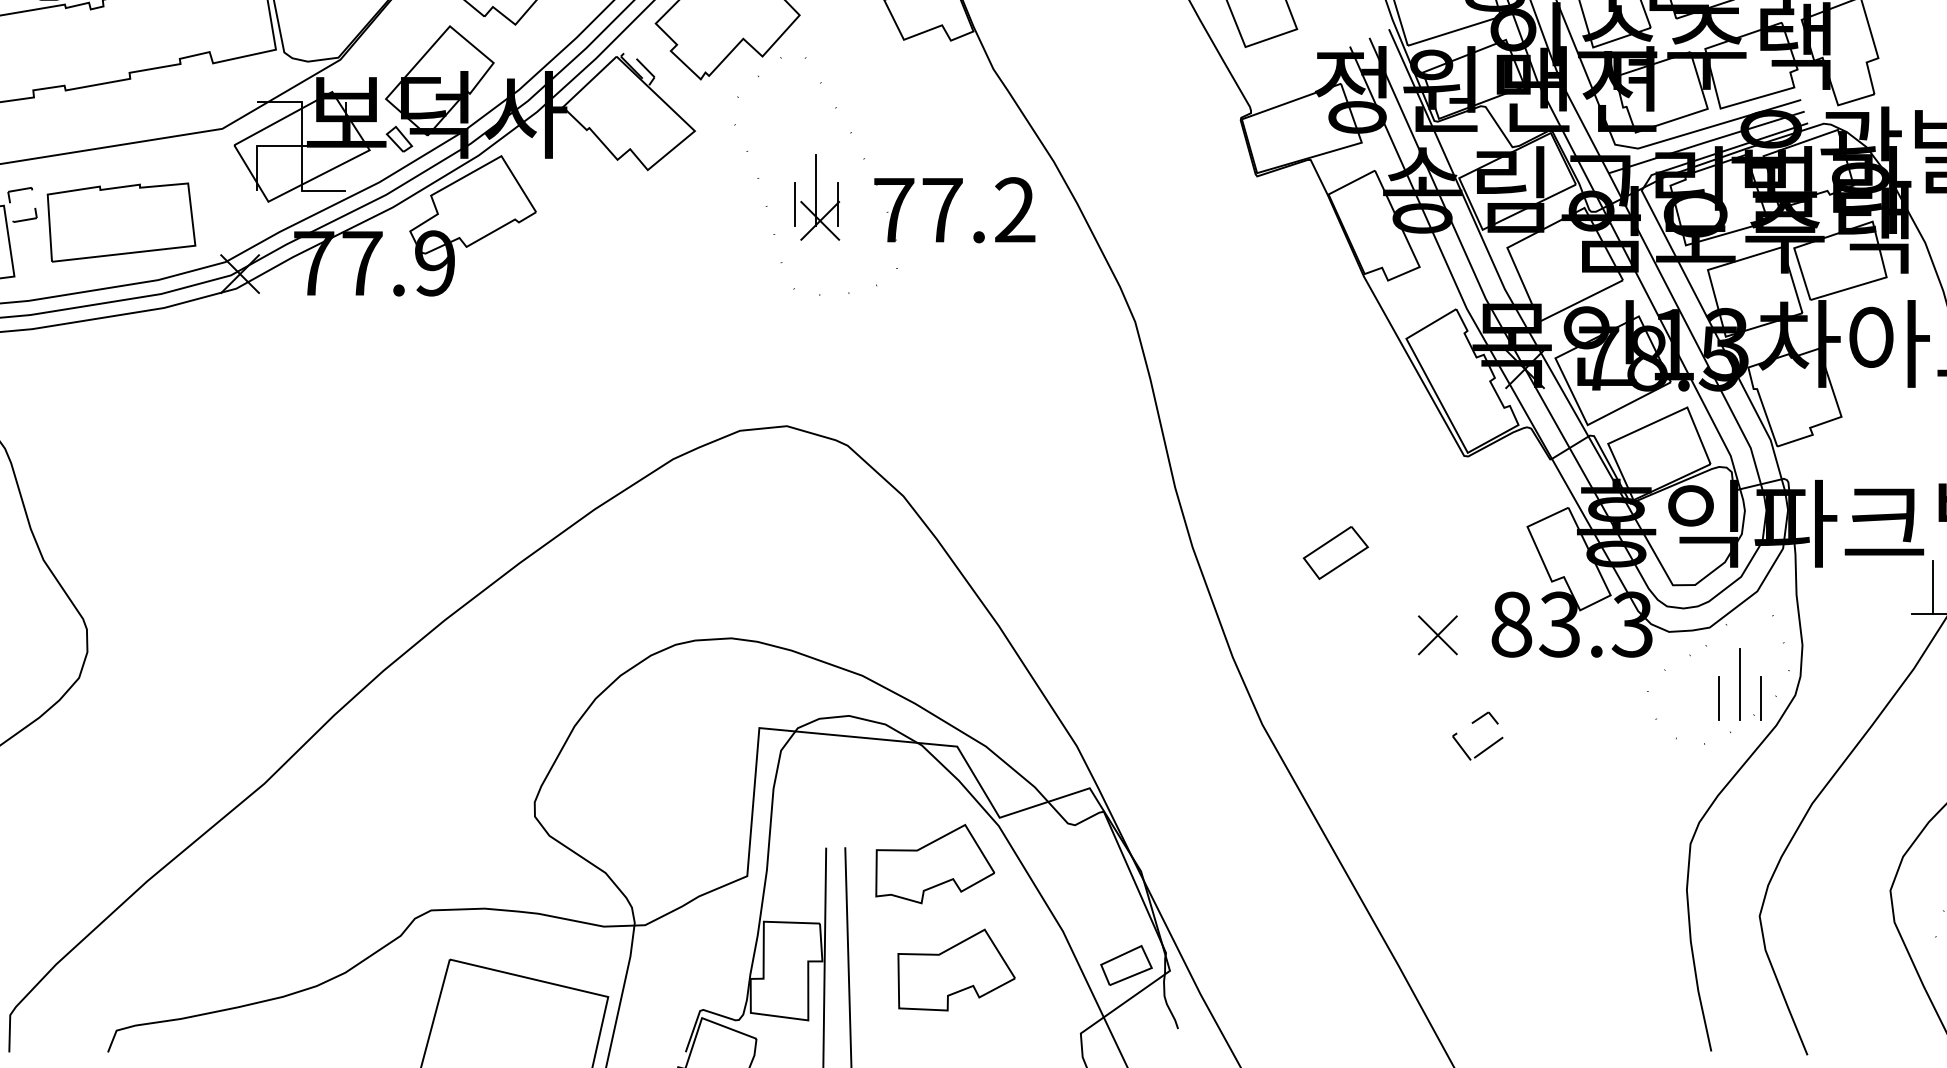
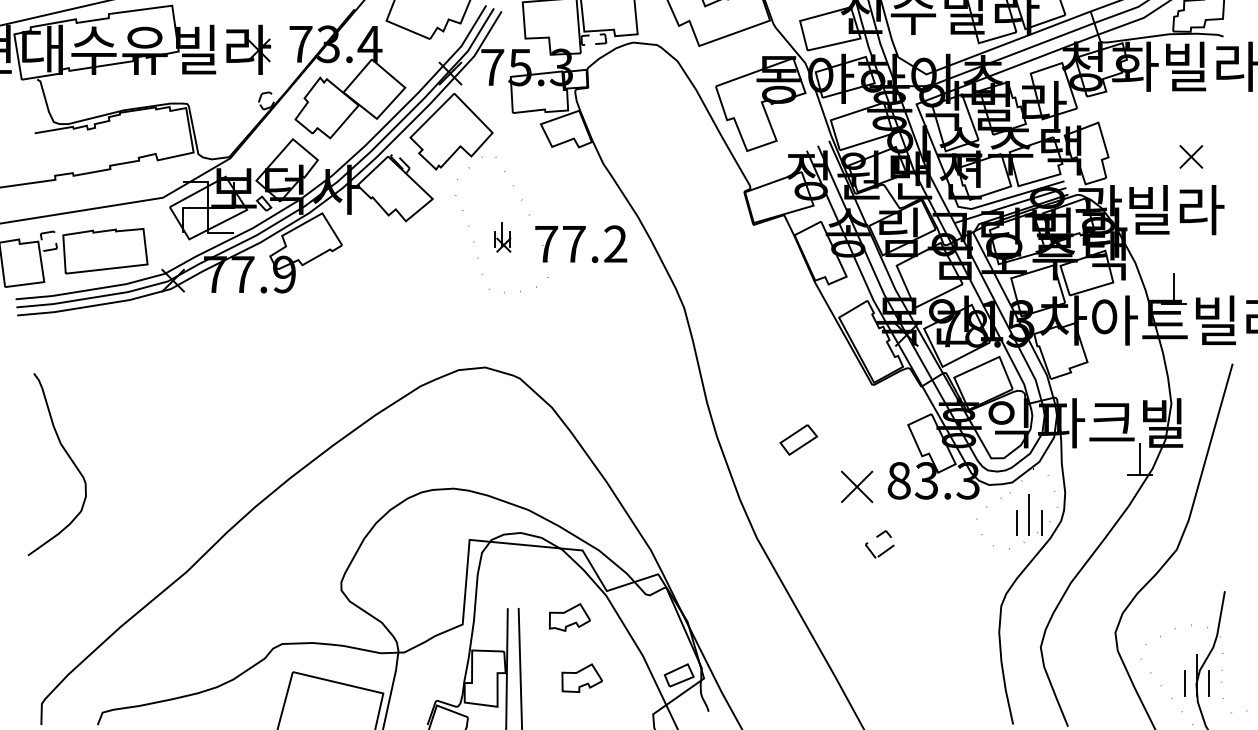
part: (816, 198) -> (502, 237), size x0.6
part: (1436, 634) -> (856, 486), size x1.4
part: (934, 863) -> (569, 617), size x0.6
part: (957, 970) -> (582, 678), size x0.6

